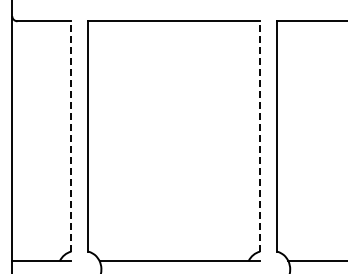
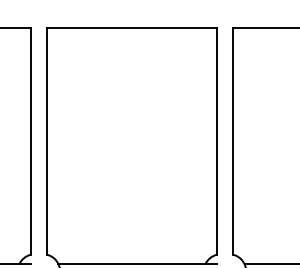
line: (71, 135) -> (30, 140), dashed -> solid
line: (260, 135) -> (217, 140), dashed -> solid

